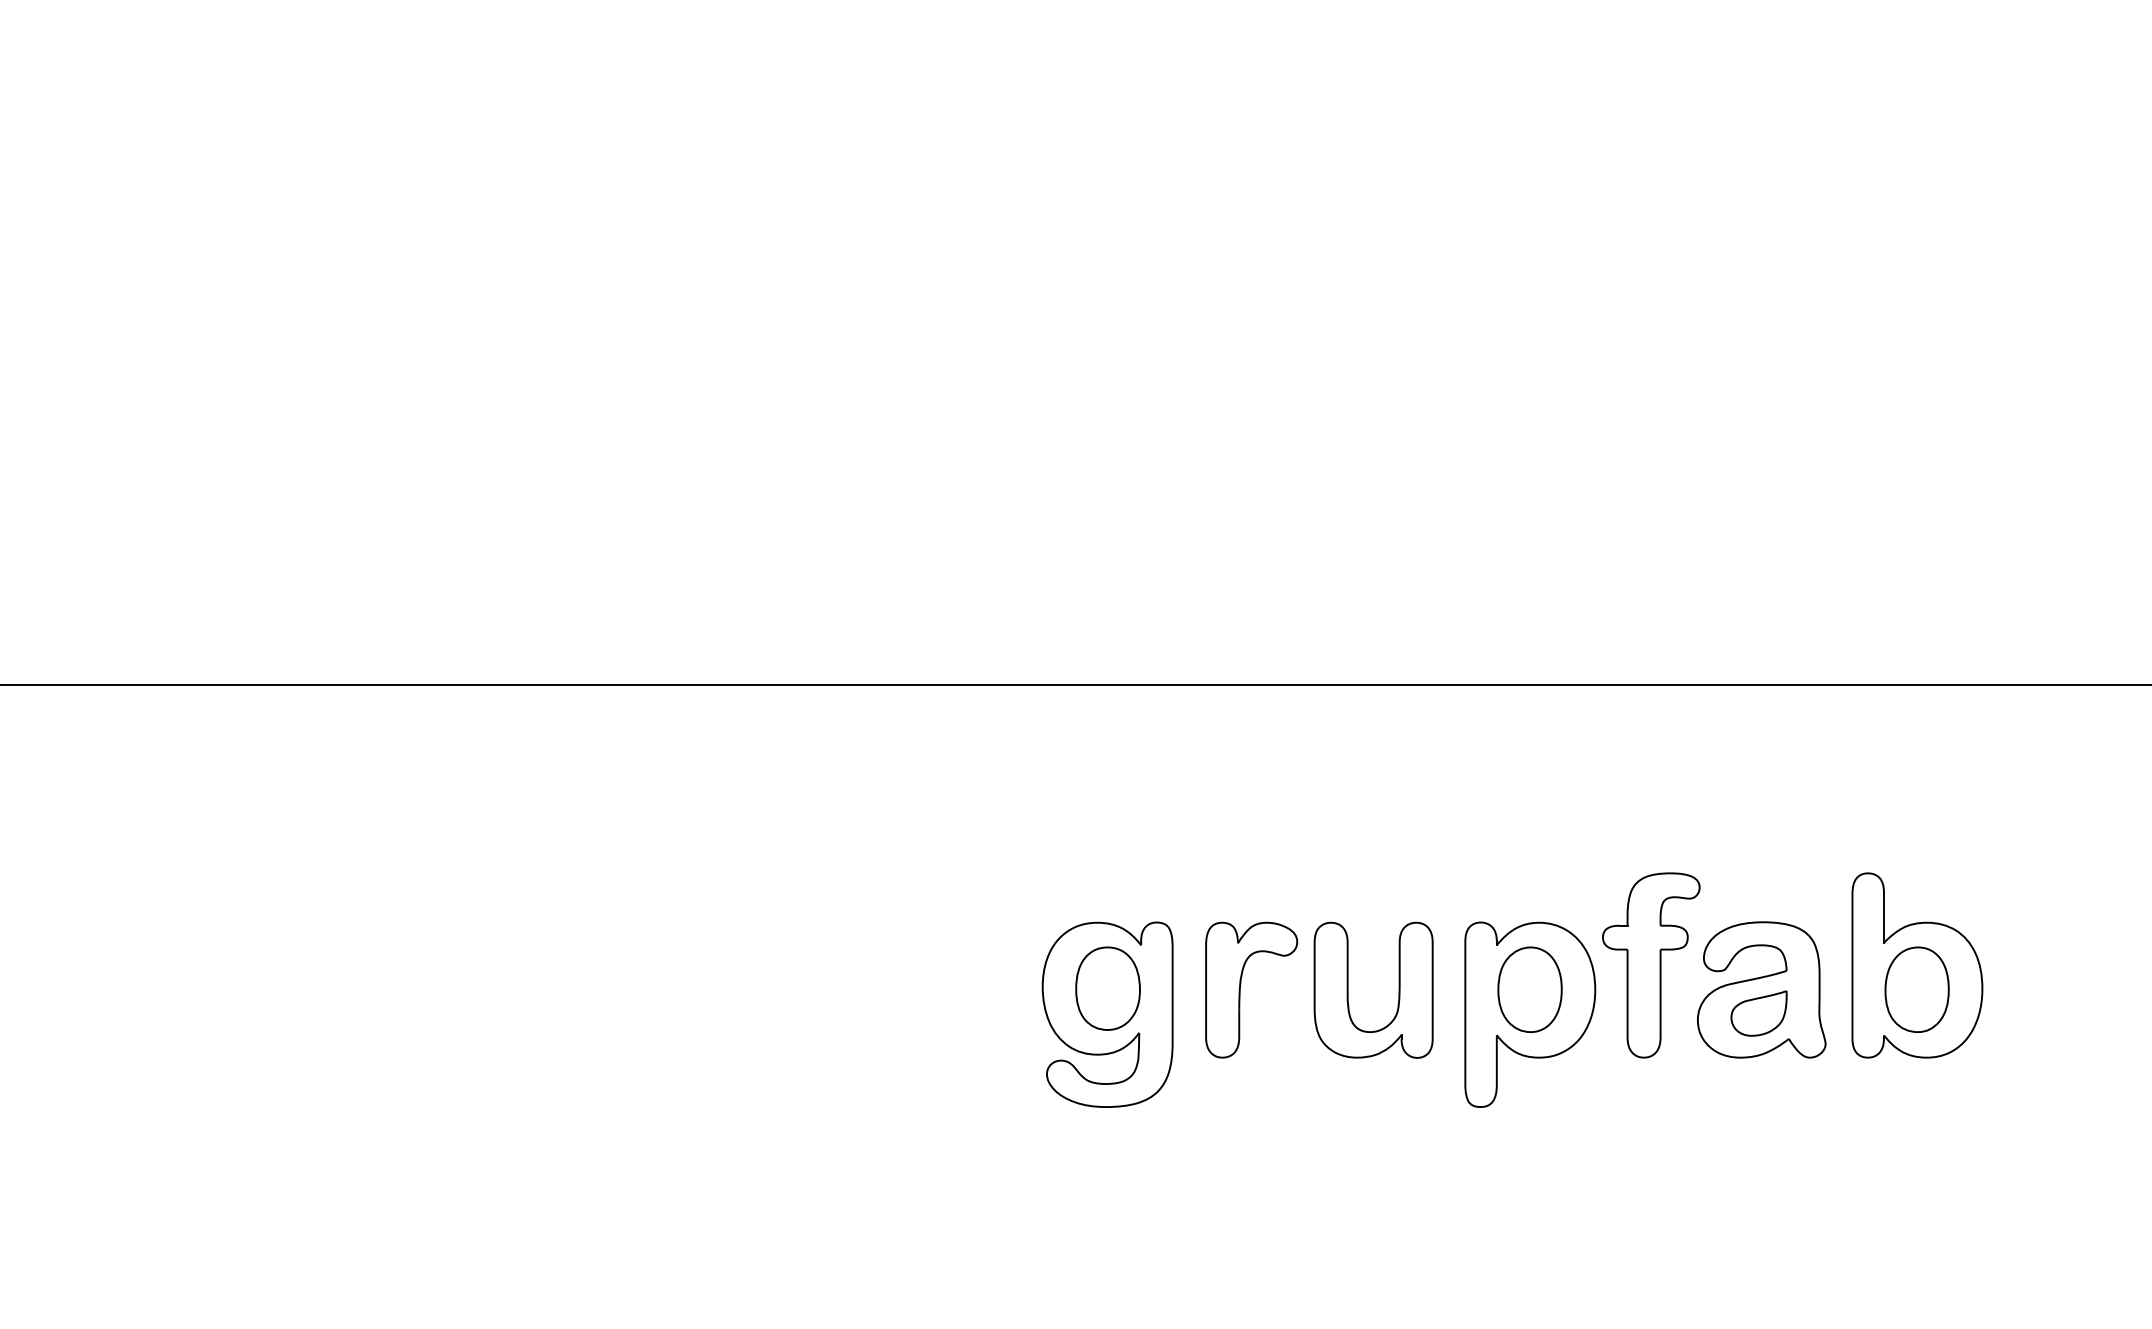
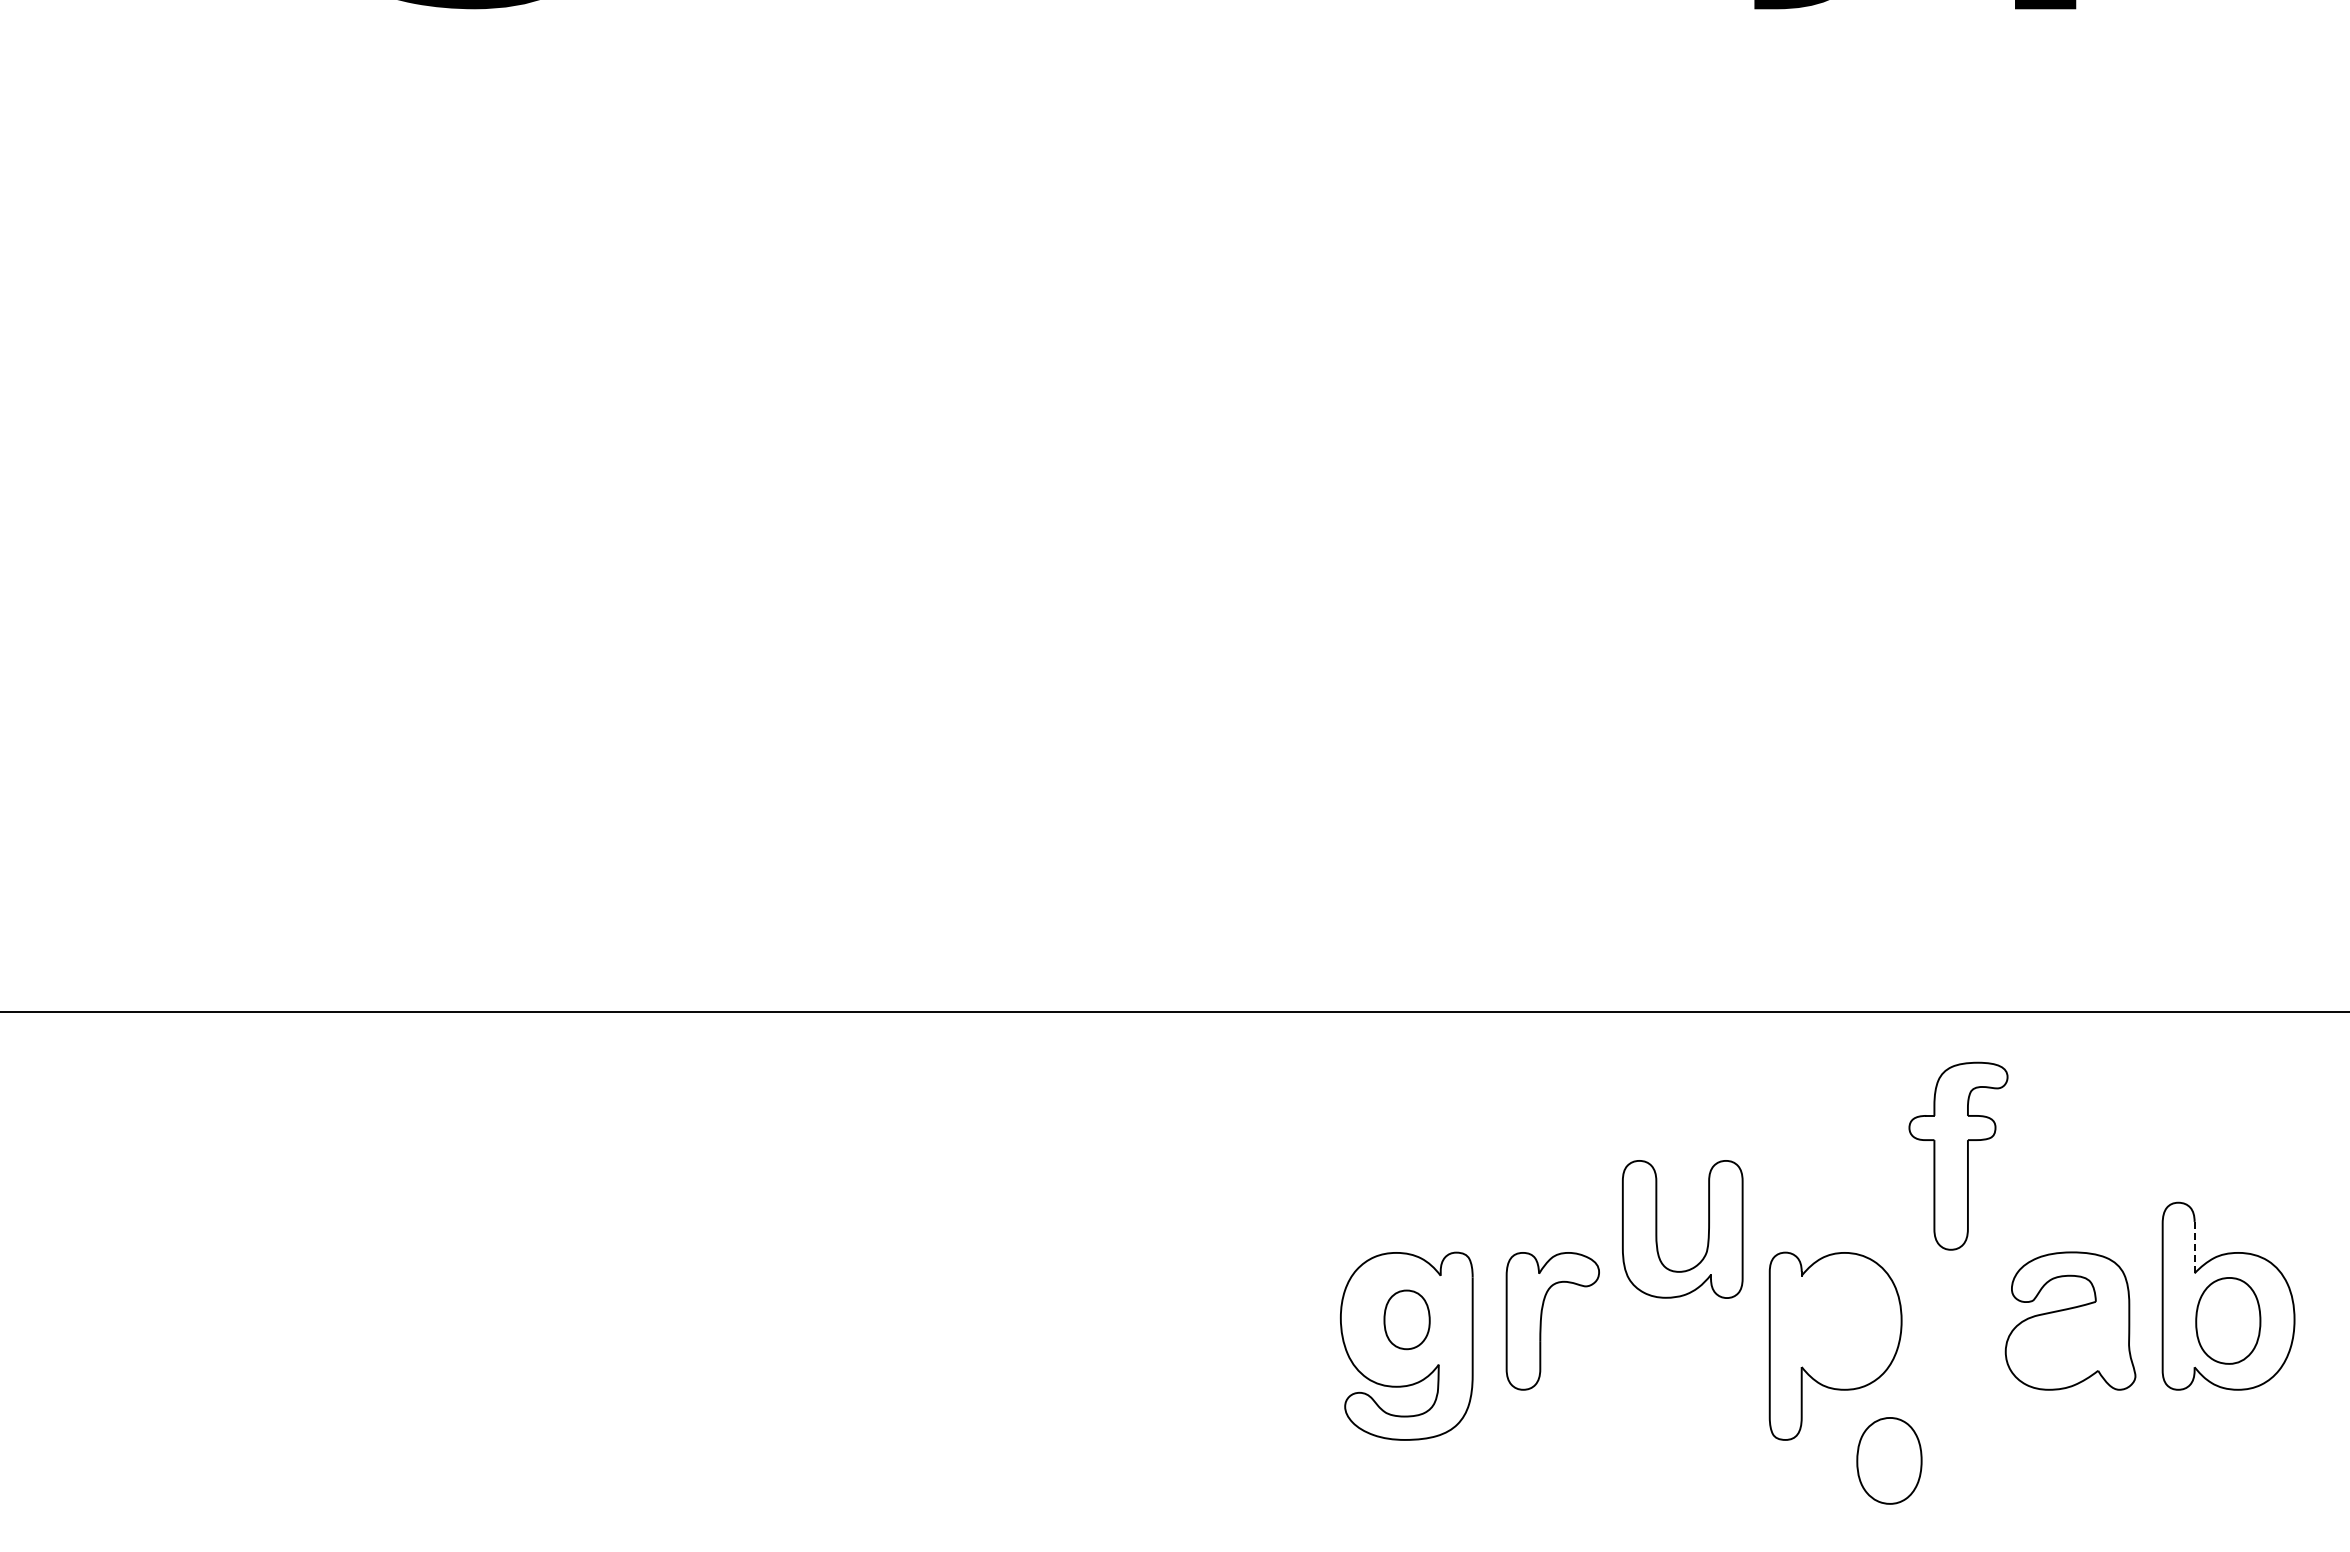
line: (1883, 917) -> (2194, 1247), solid -> dashed
part: (1651, 964) -> (1958, 1155), moved
part: (1107, 988) -> (1406, 1319), size x0.7
part: (1530, 989) -> (1889, 1460), moved
part: (1348, 990) -> (1657, 1229), moved
part: (1758, 1013) -> (2067, 1344), removed

